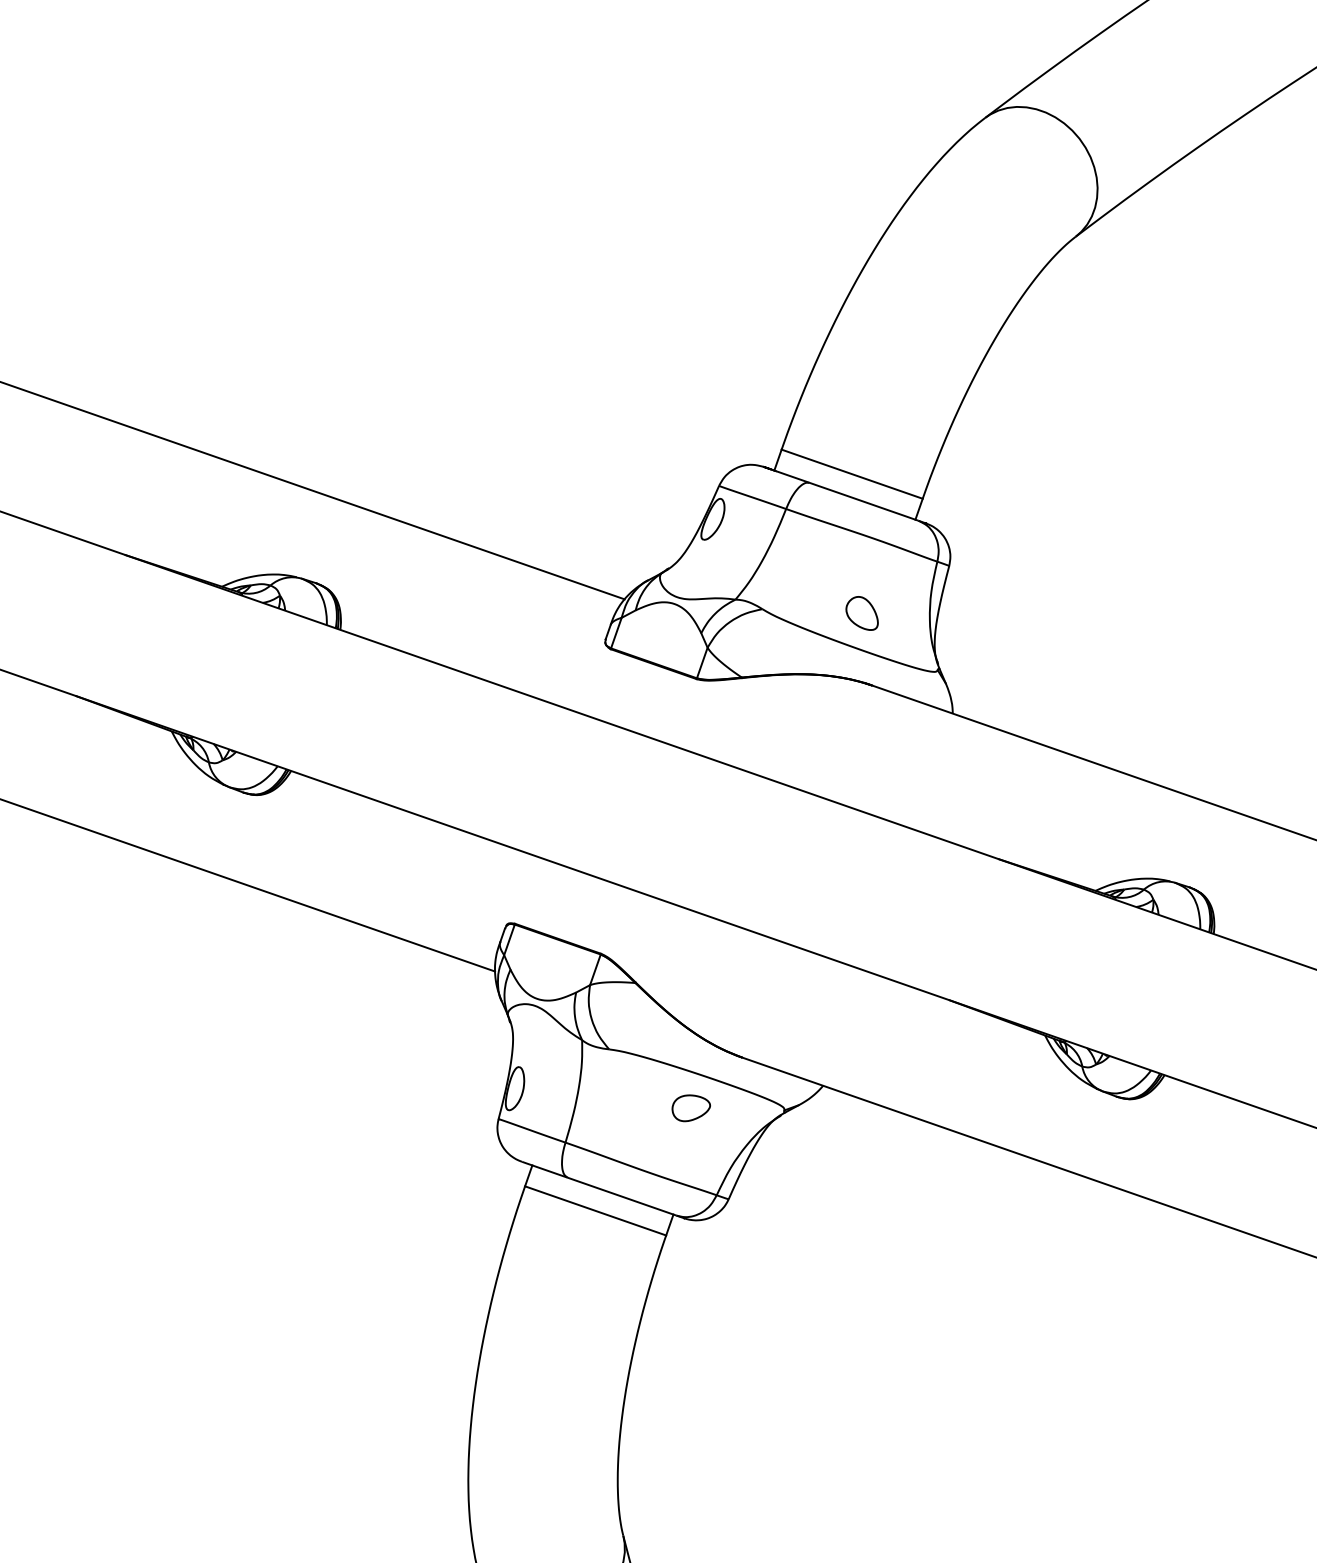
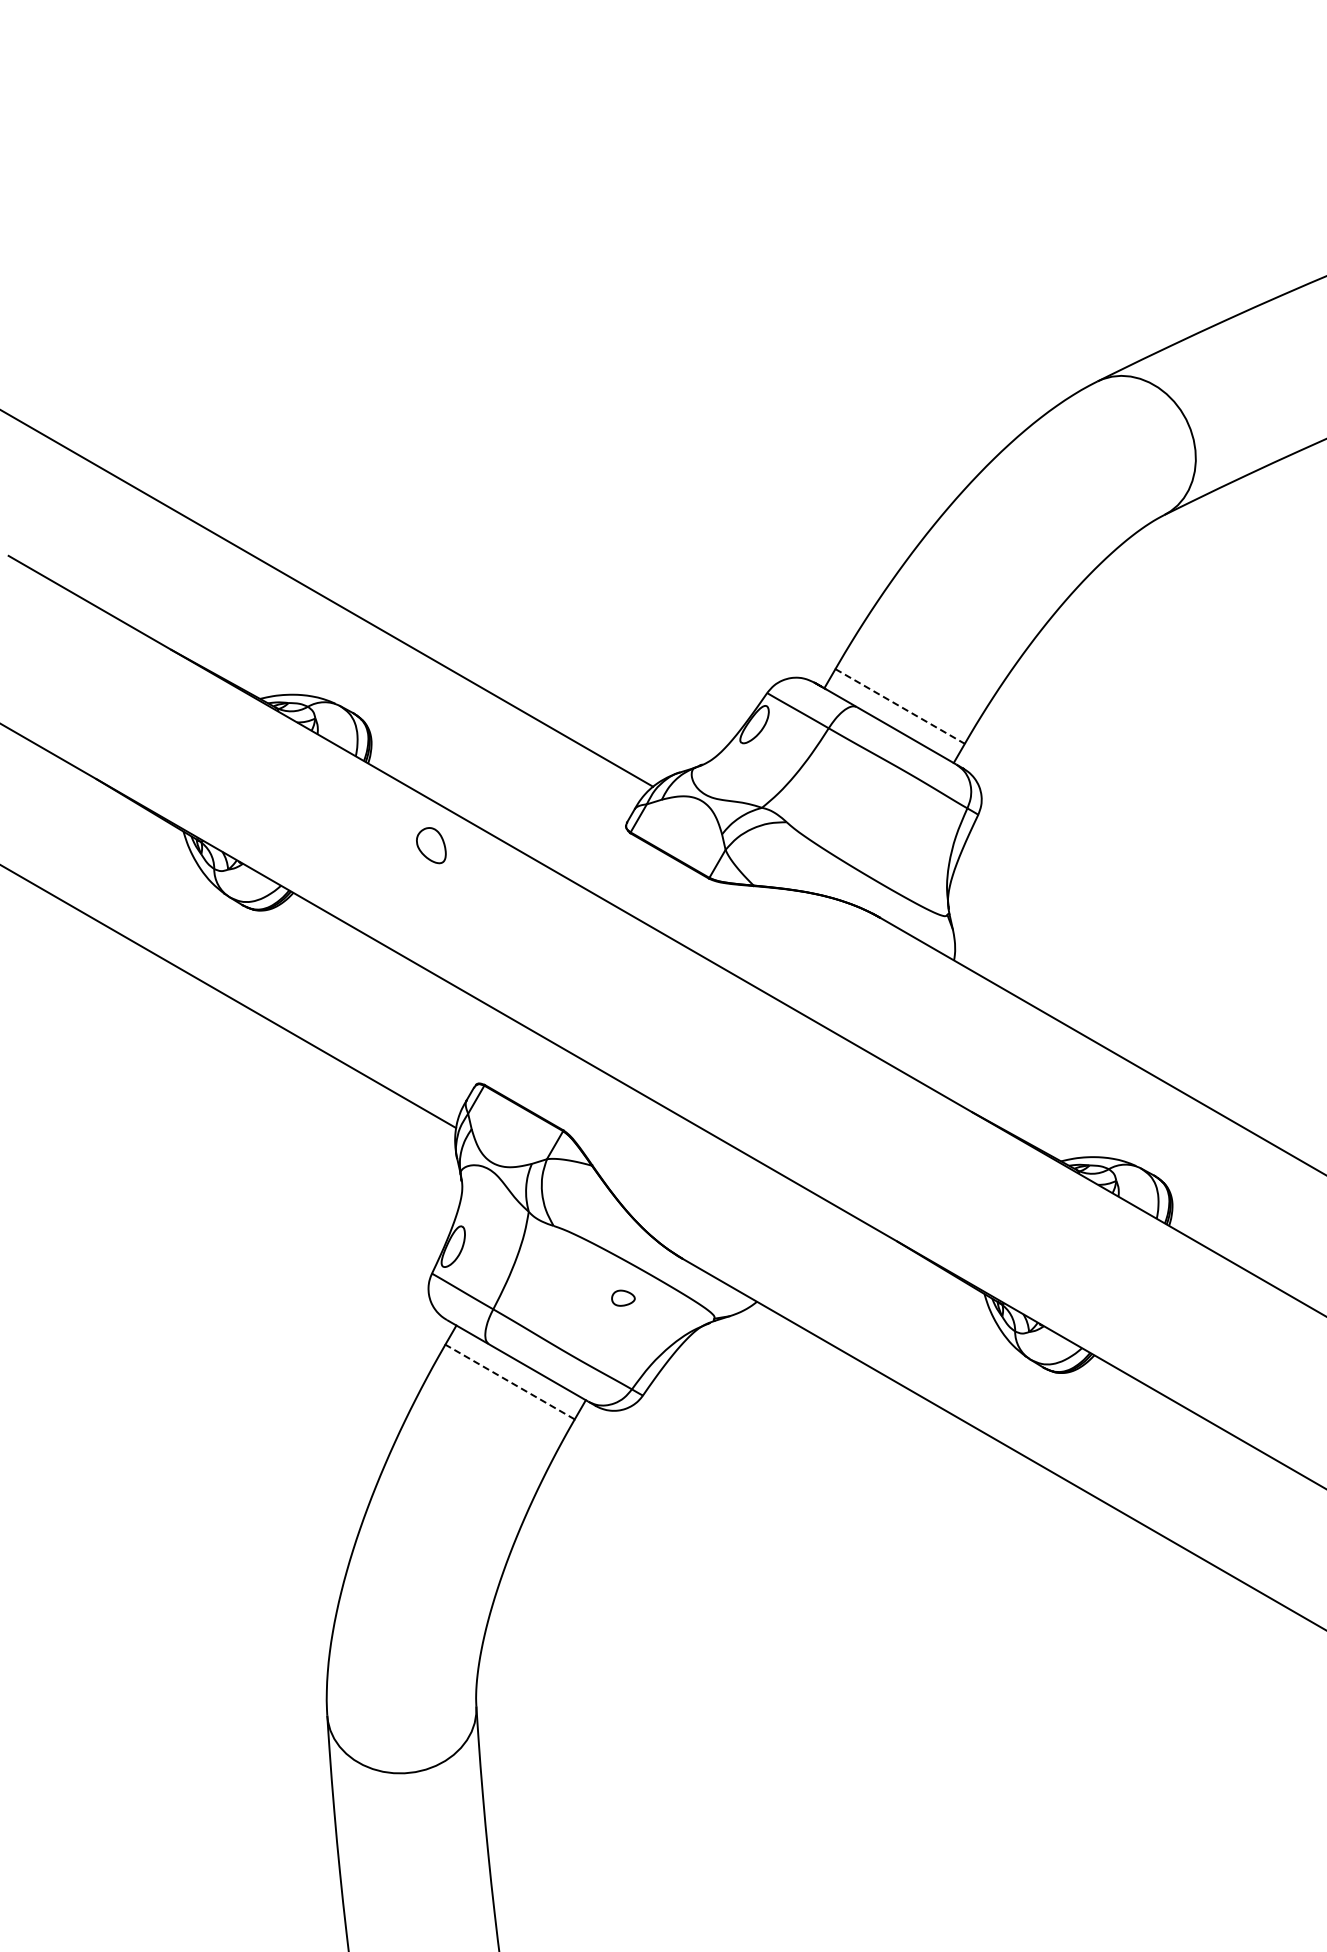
line: (852, 474) -> (900, 706), solid -> dashed
part: (861, 613) -> (431, 845), moved
part: (691, 1106) -> (623, 1297), size x0.6
line: (596, 1211) -> (510, 1382), solid -> dashed

